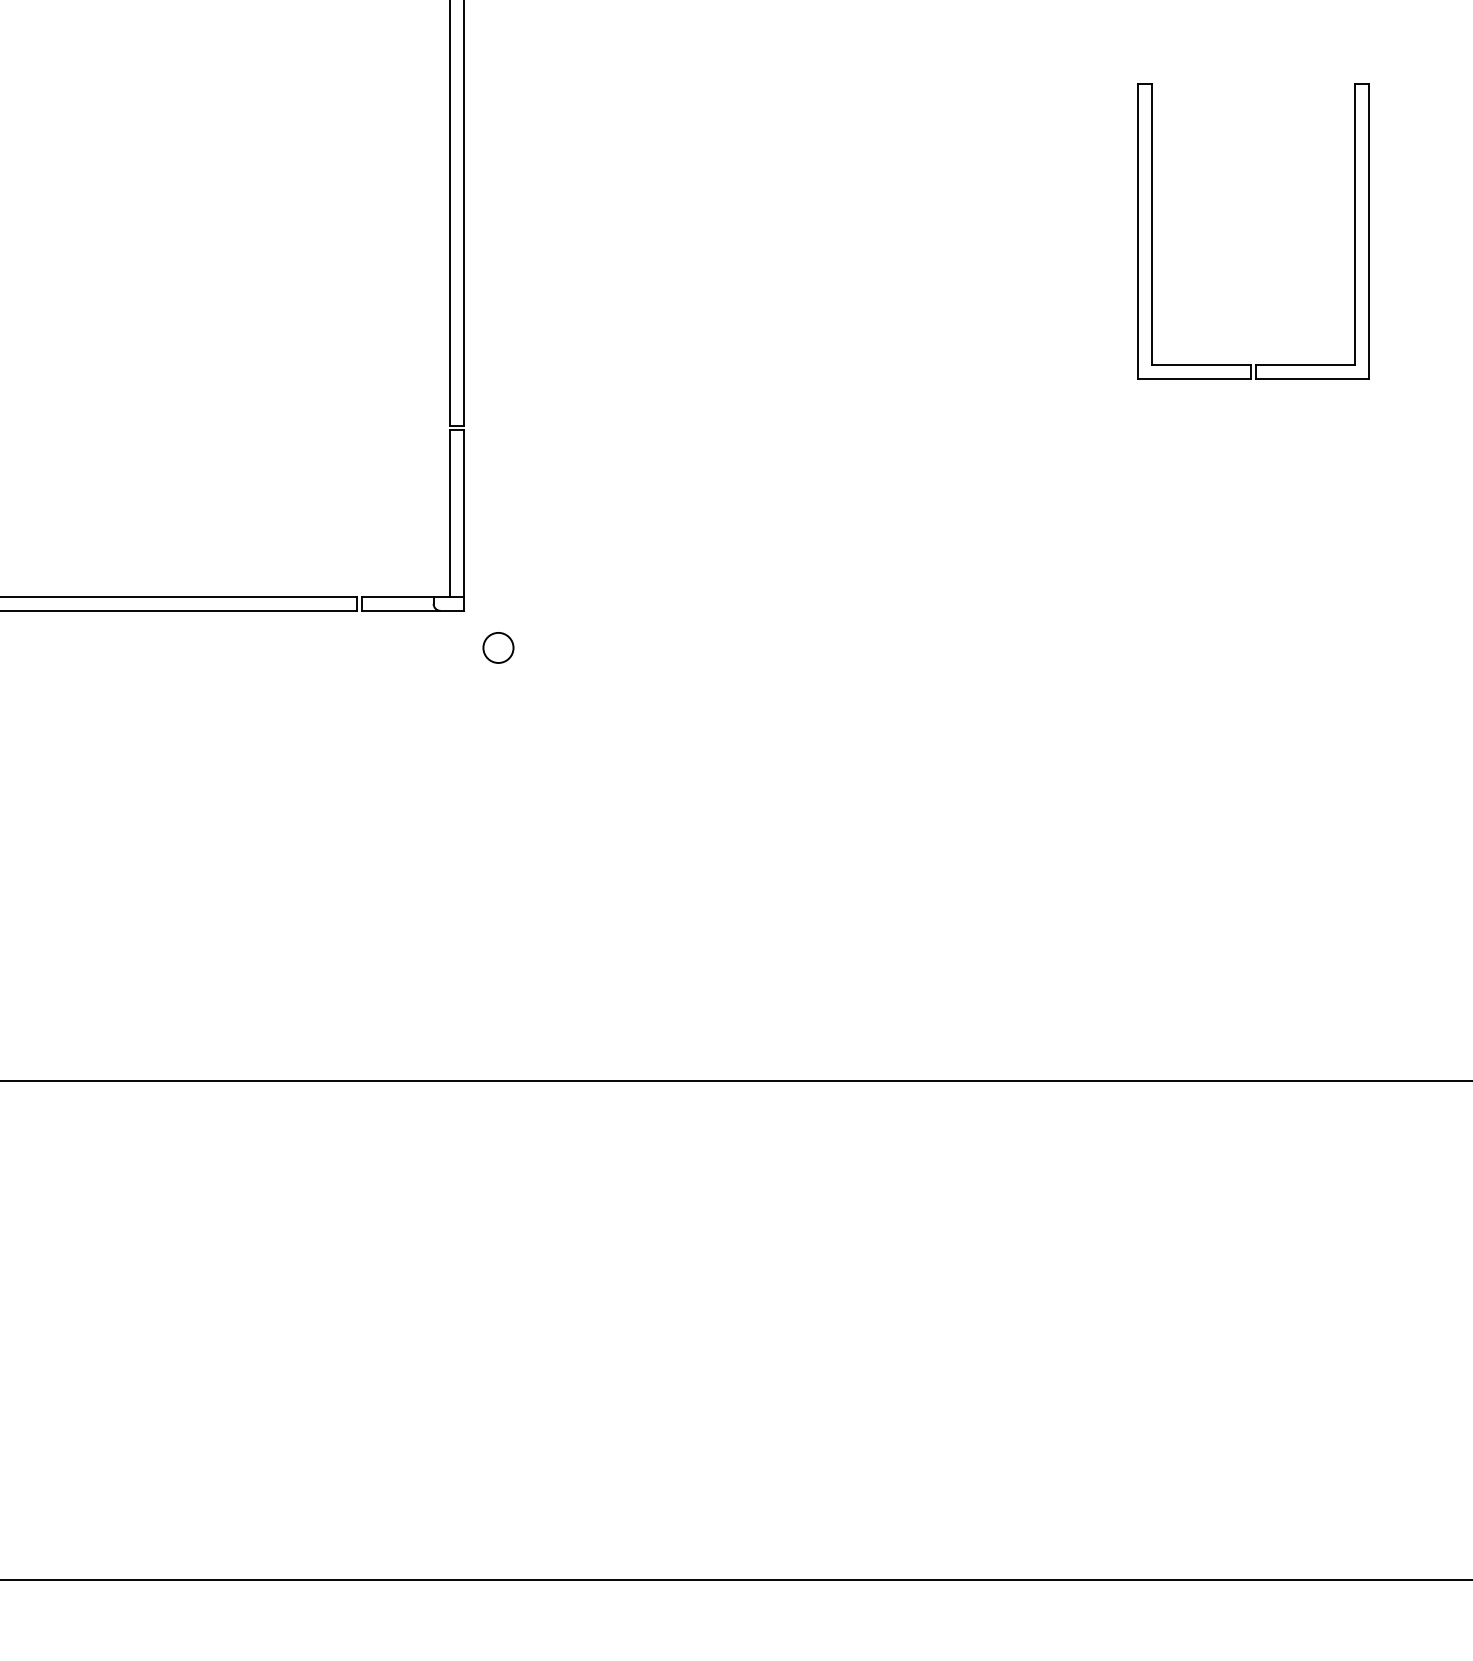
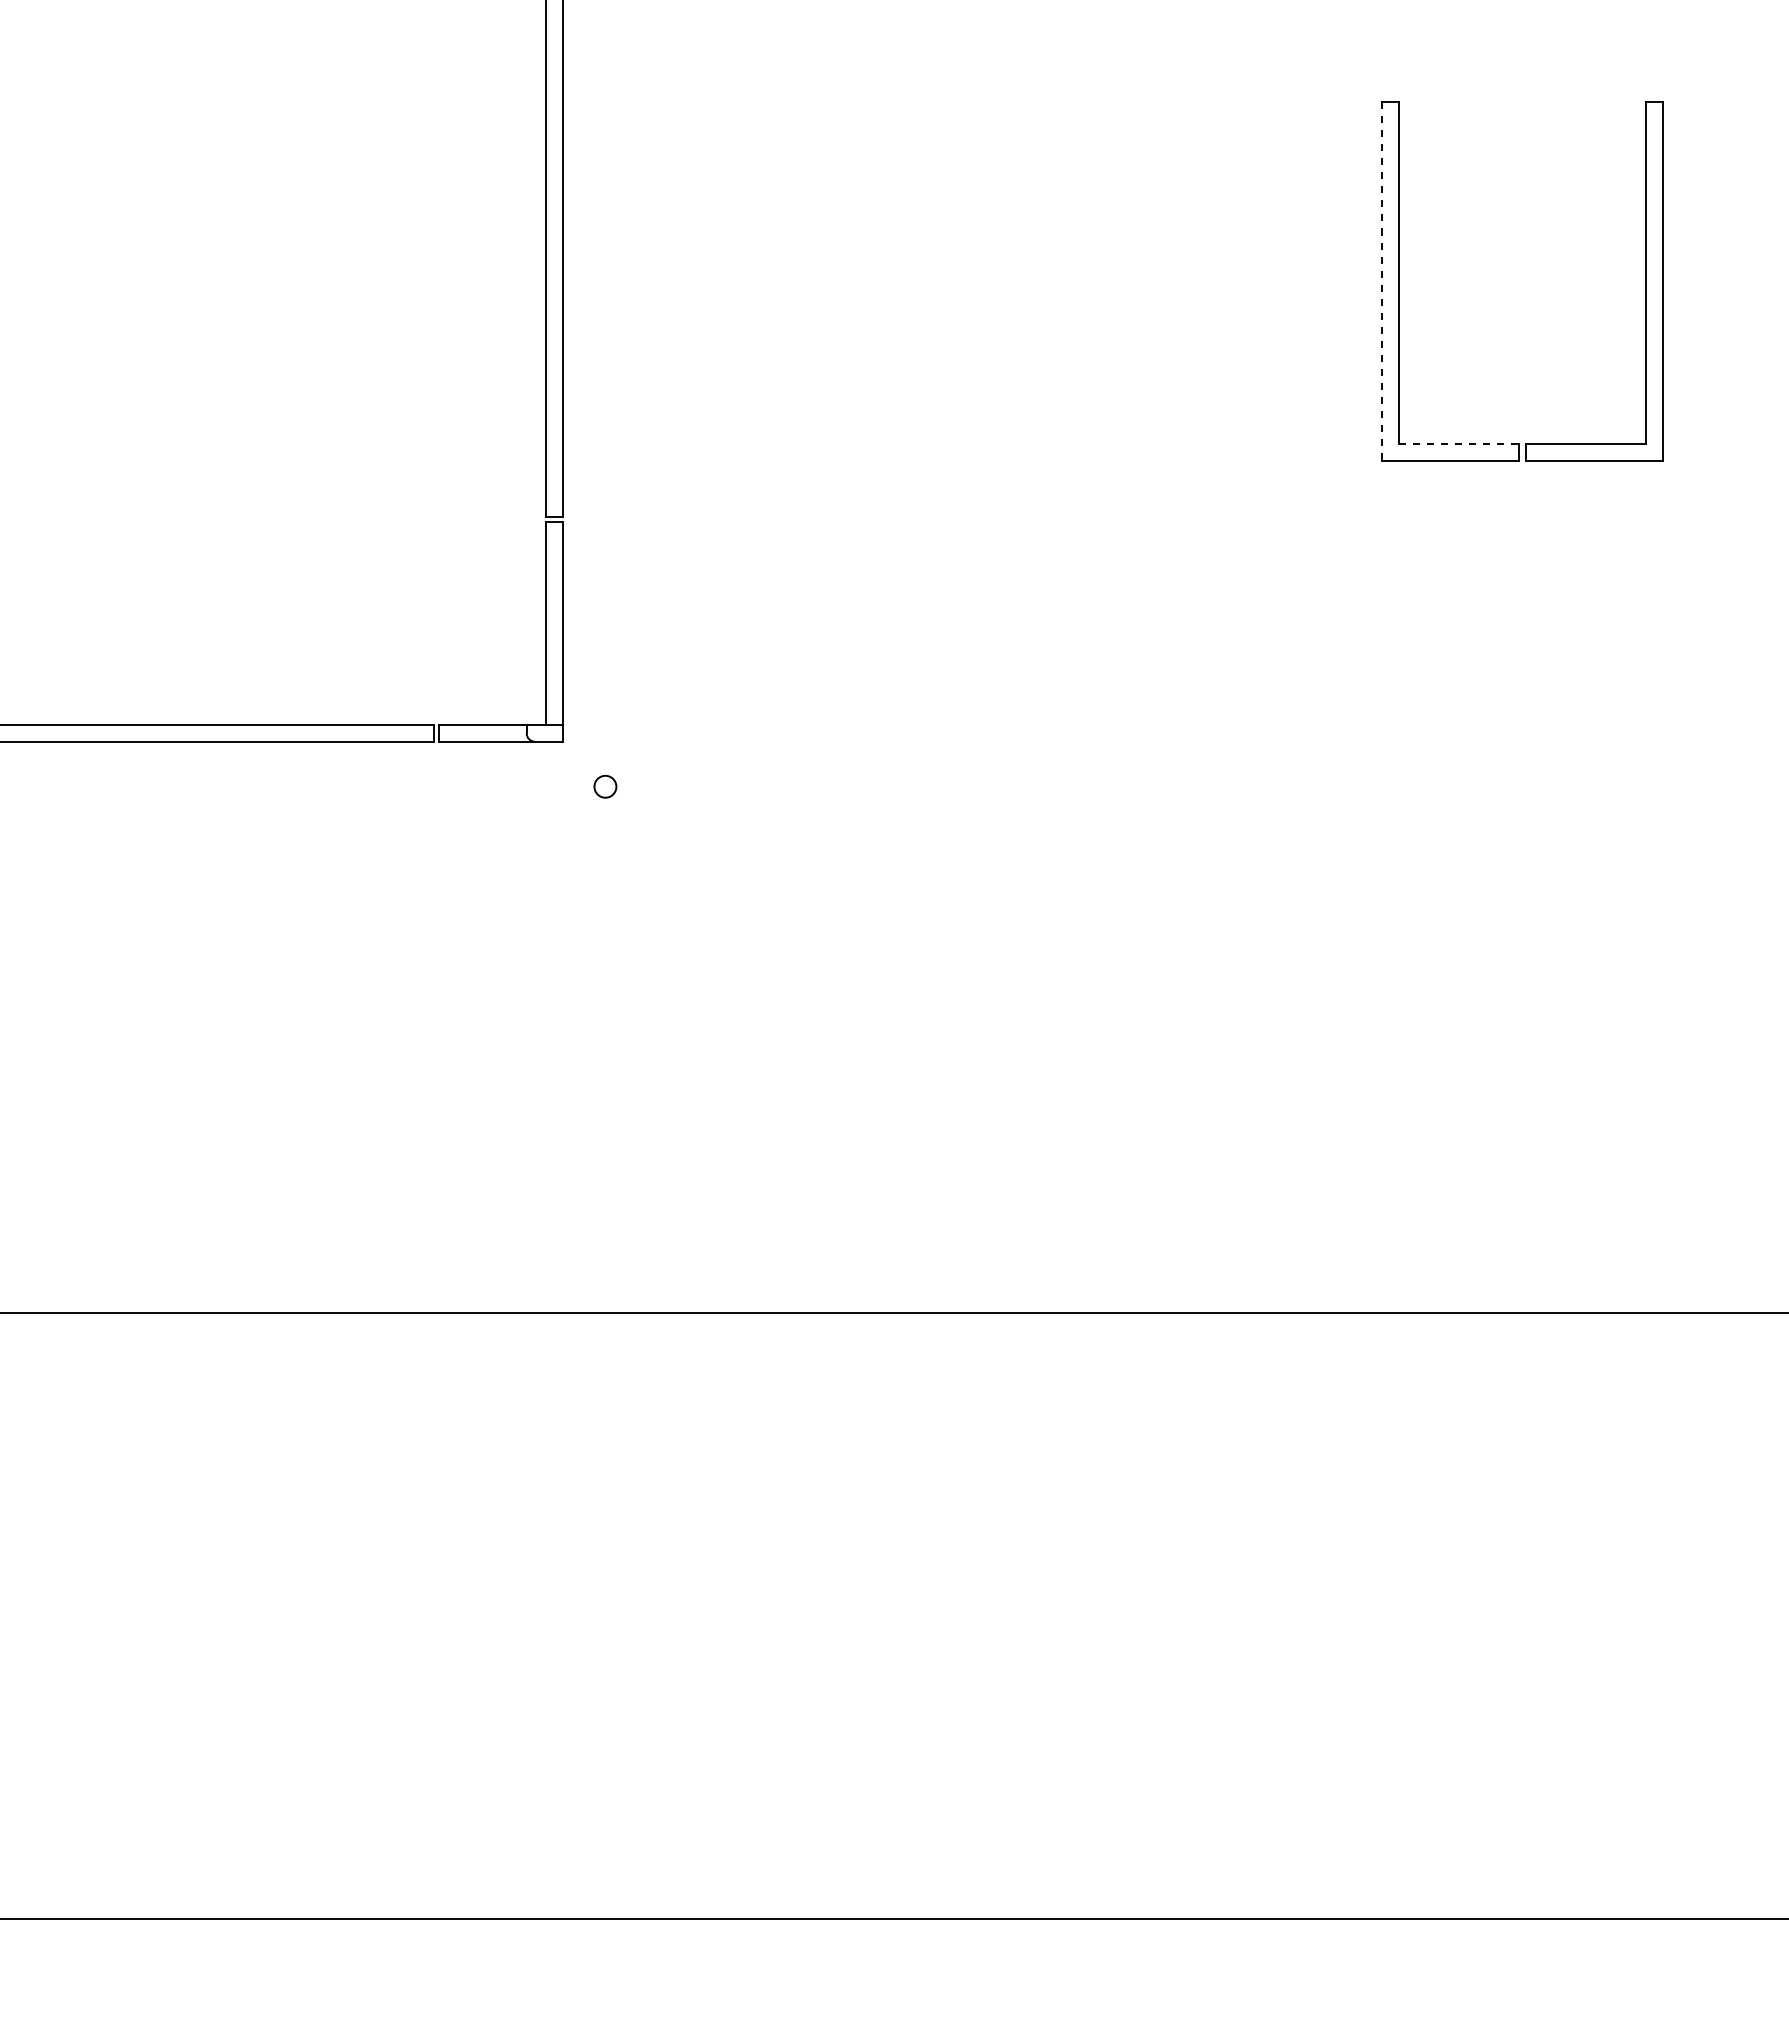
line: (1137, 231) -> (1381, 280), solid -> dashed
line: (1201, 365) -> (1459, 443), solid -> dashed
circle: (498, 647) -> (605, 786), size x0.6

